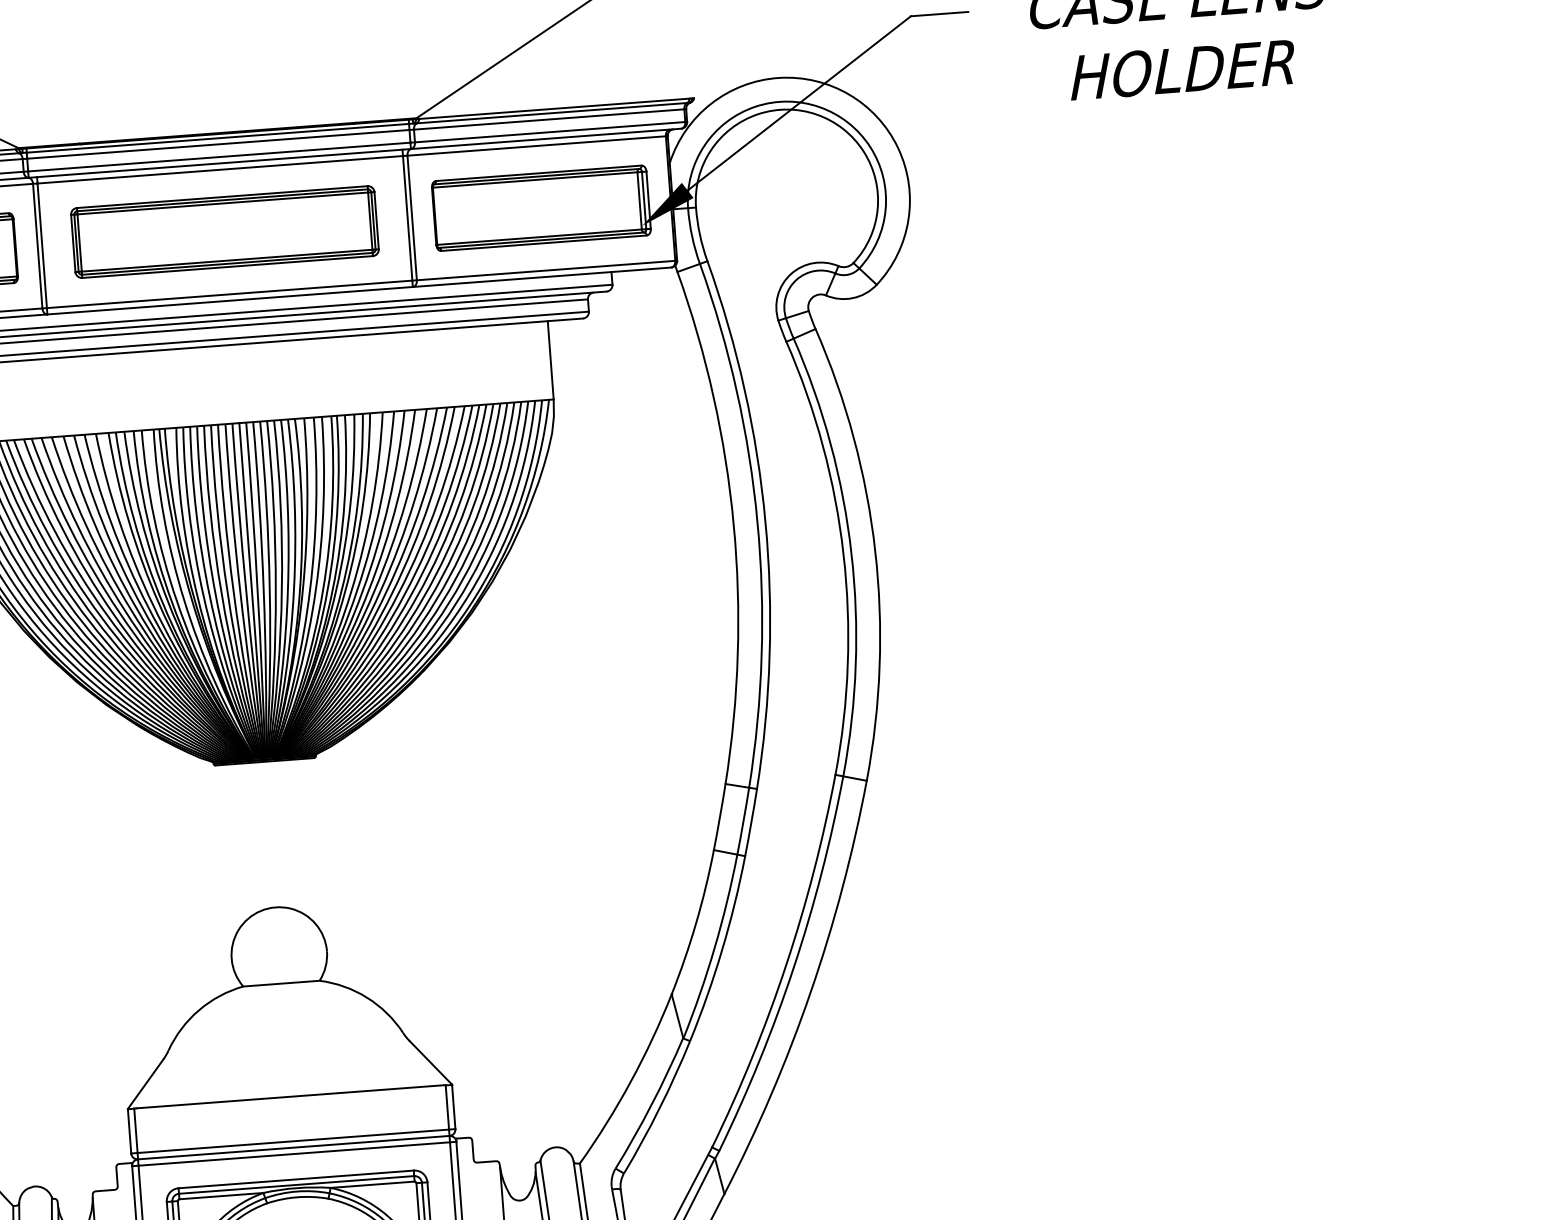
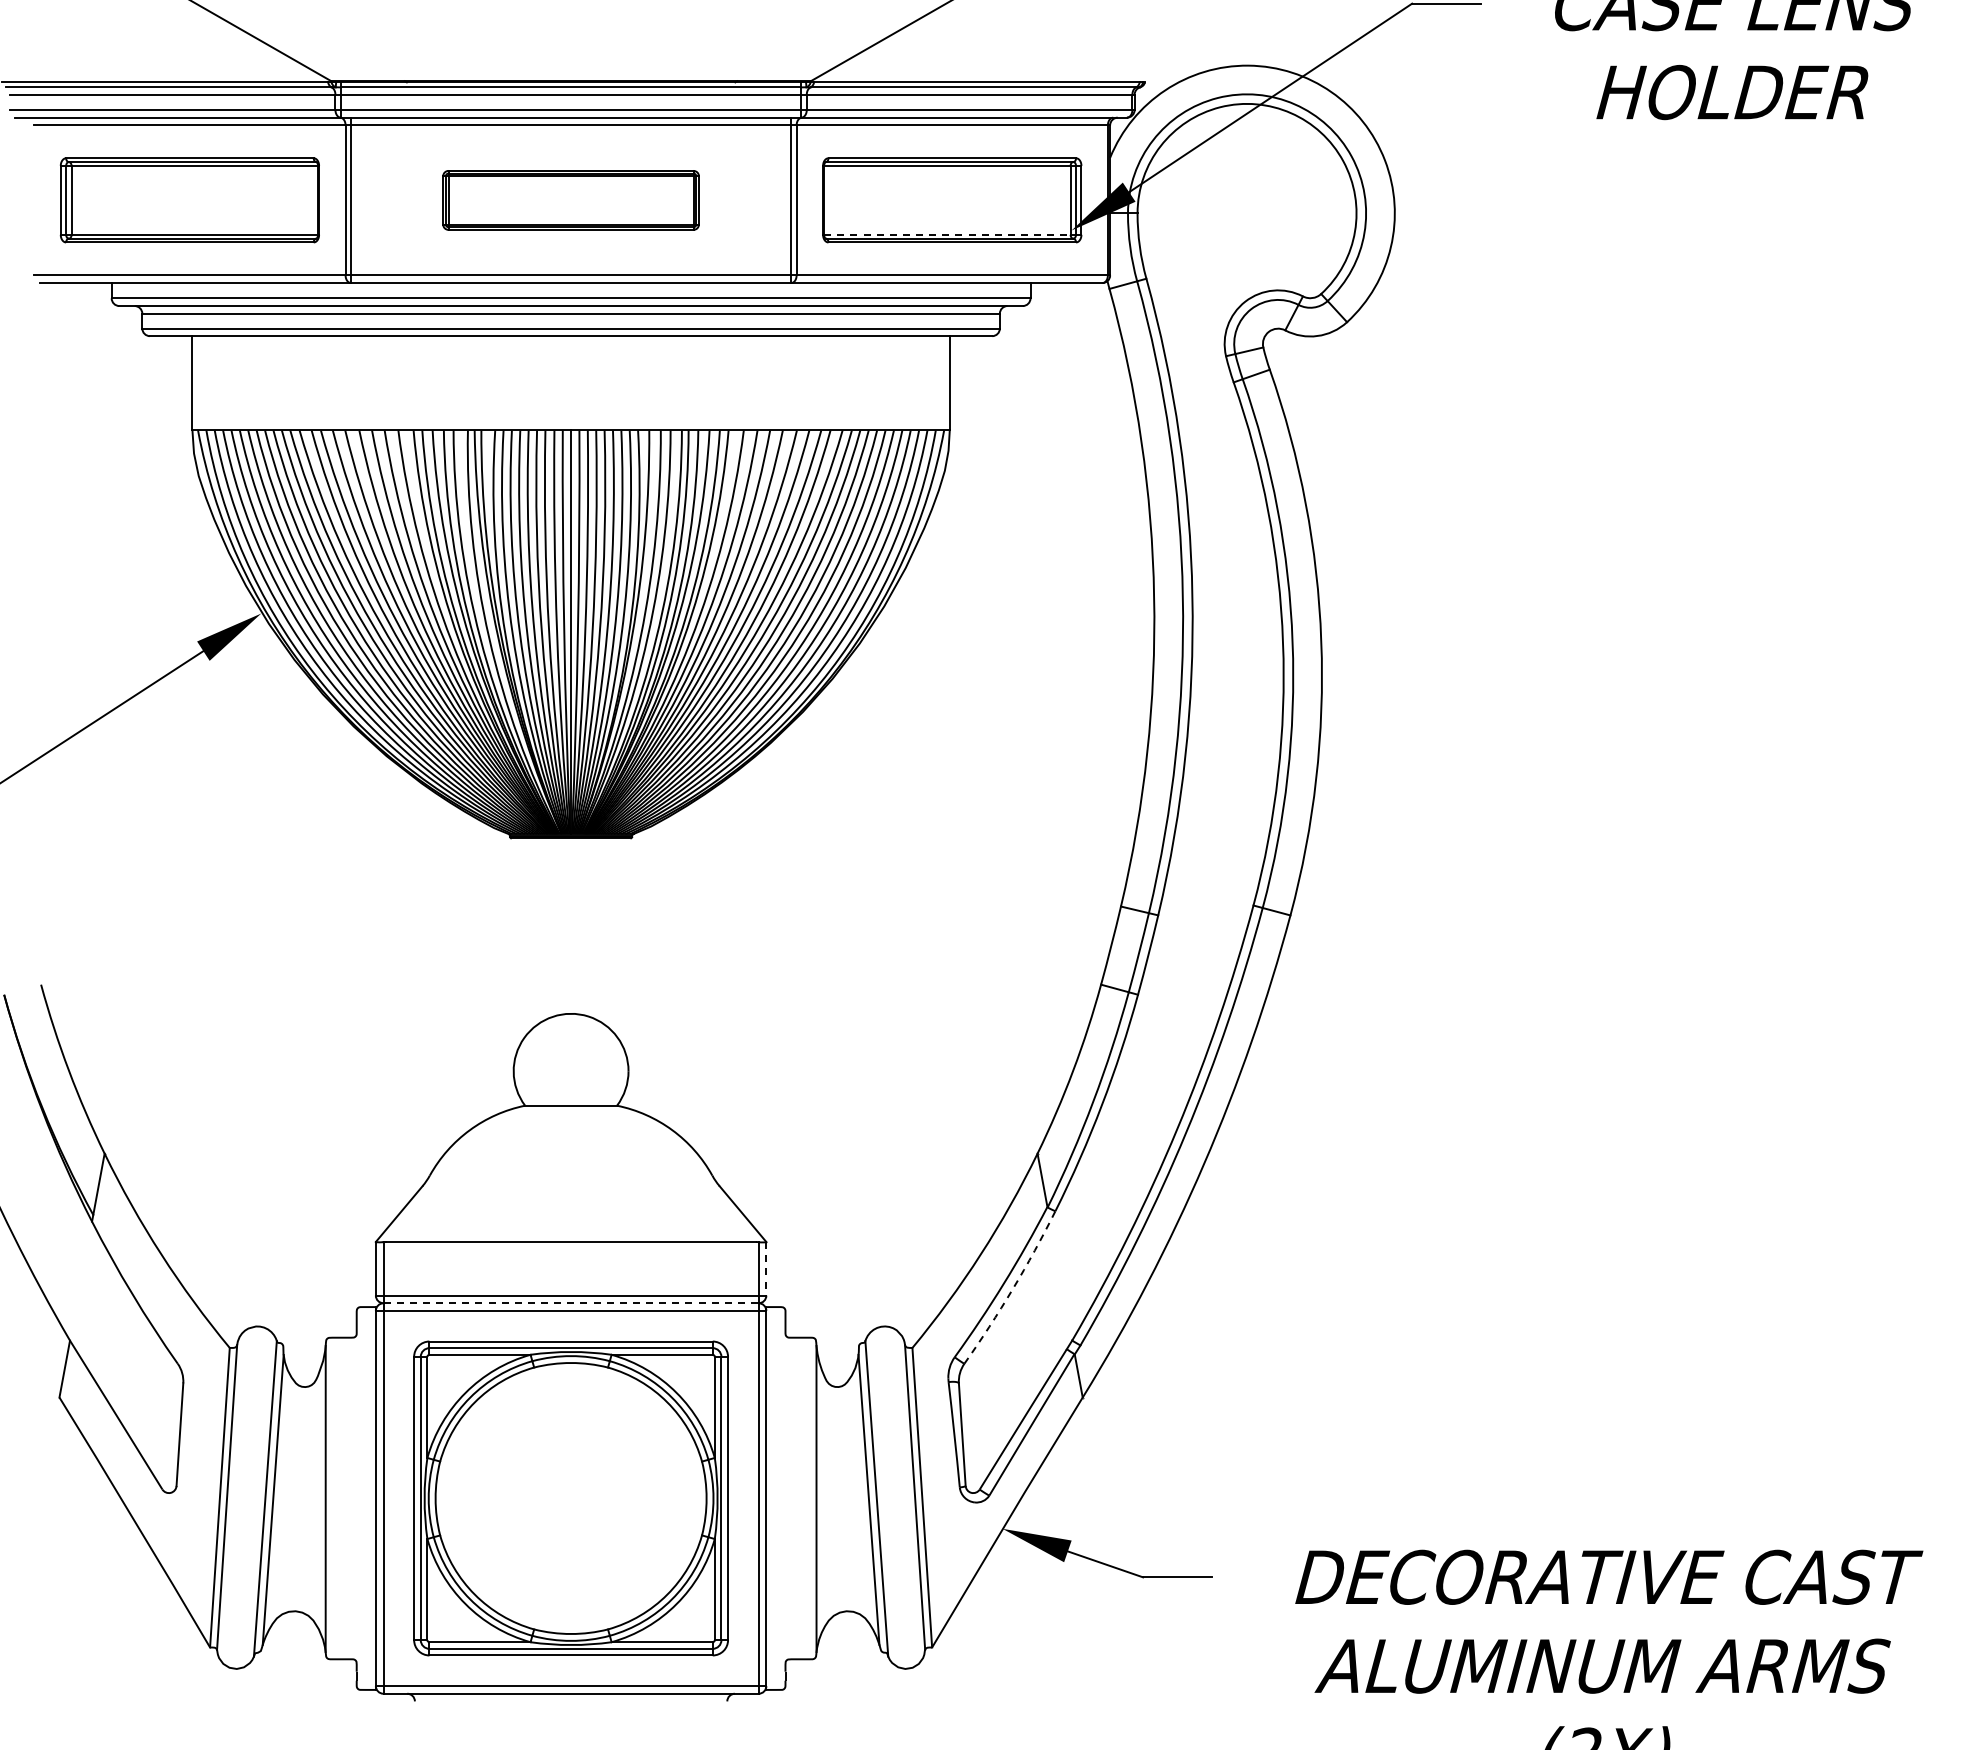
part: (224, 232) -> (570, 200), size x0.7
line: (539, 236) -> (947, 234), solid -> dashed
line: (453, 1106) -> (766, 1268), solid -> dashed
arc: (659, 1108) -> (1012, 1289), solid -> dashed
line: (294, 1147) -> (571, 1303), solid -> dashed

